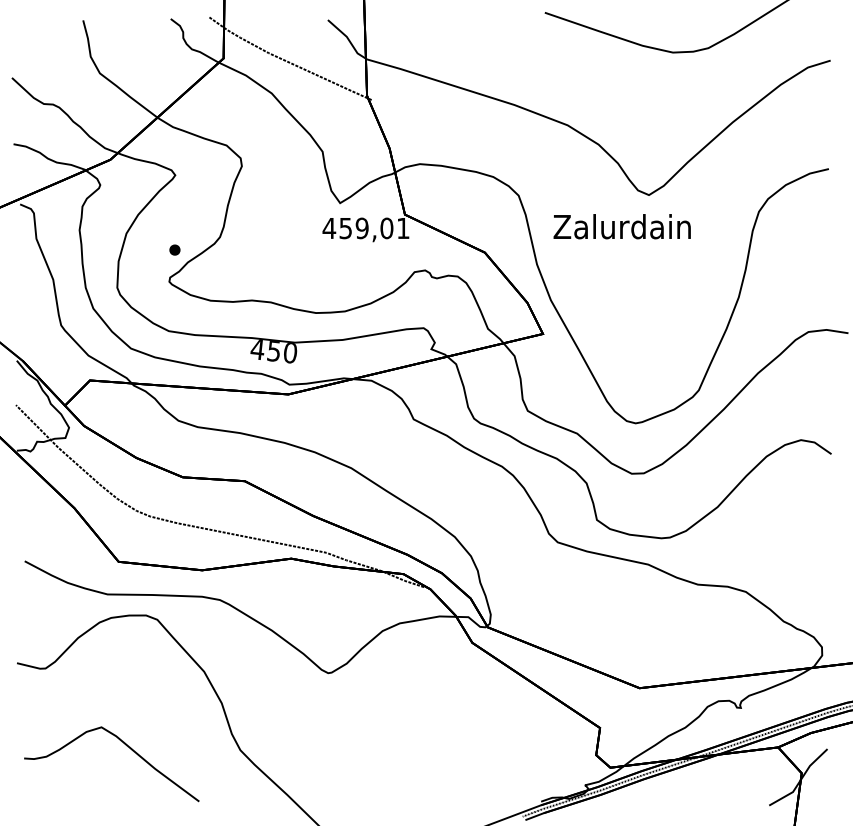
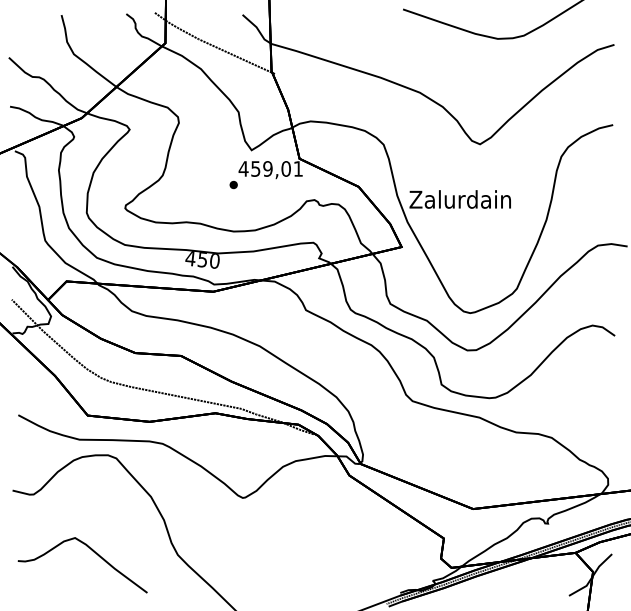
text: (621, 226) -> (459, 199), moved
part: (174, 249) -> (233, 184), moved

